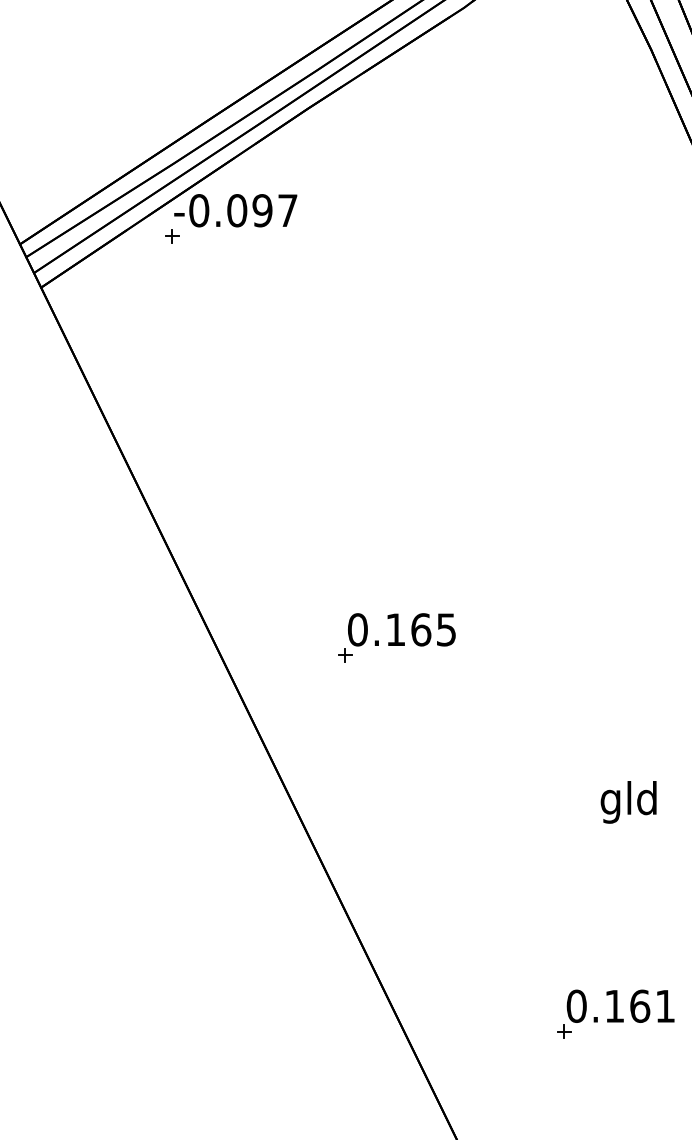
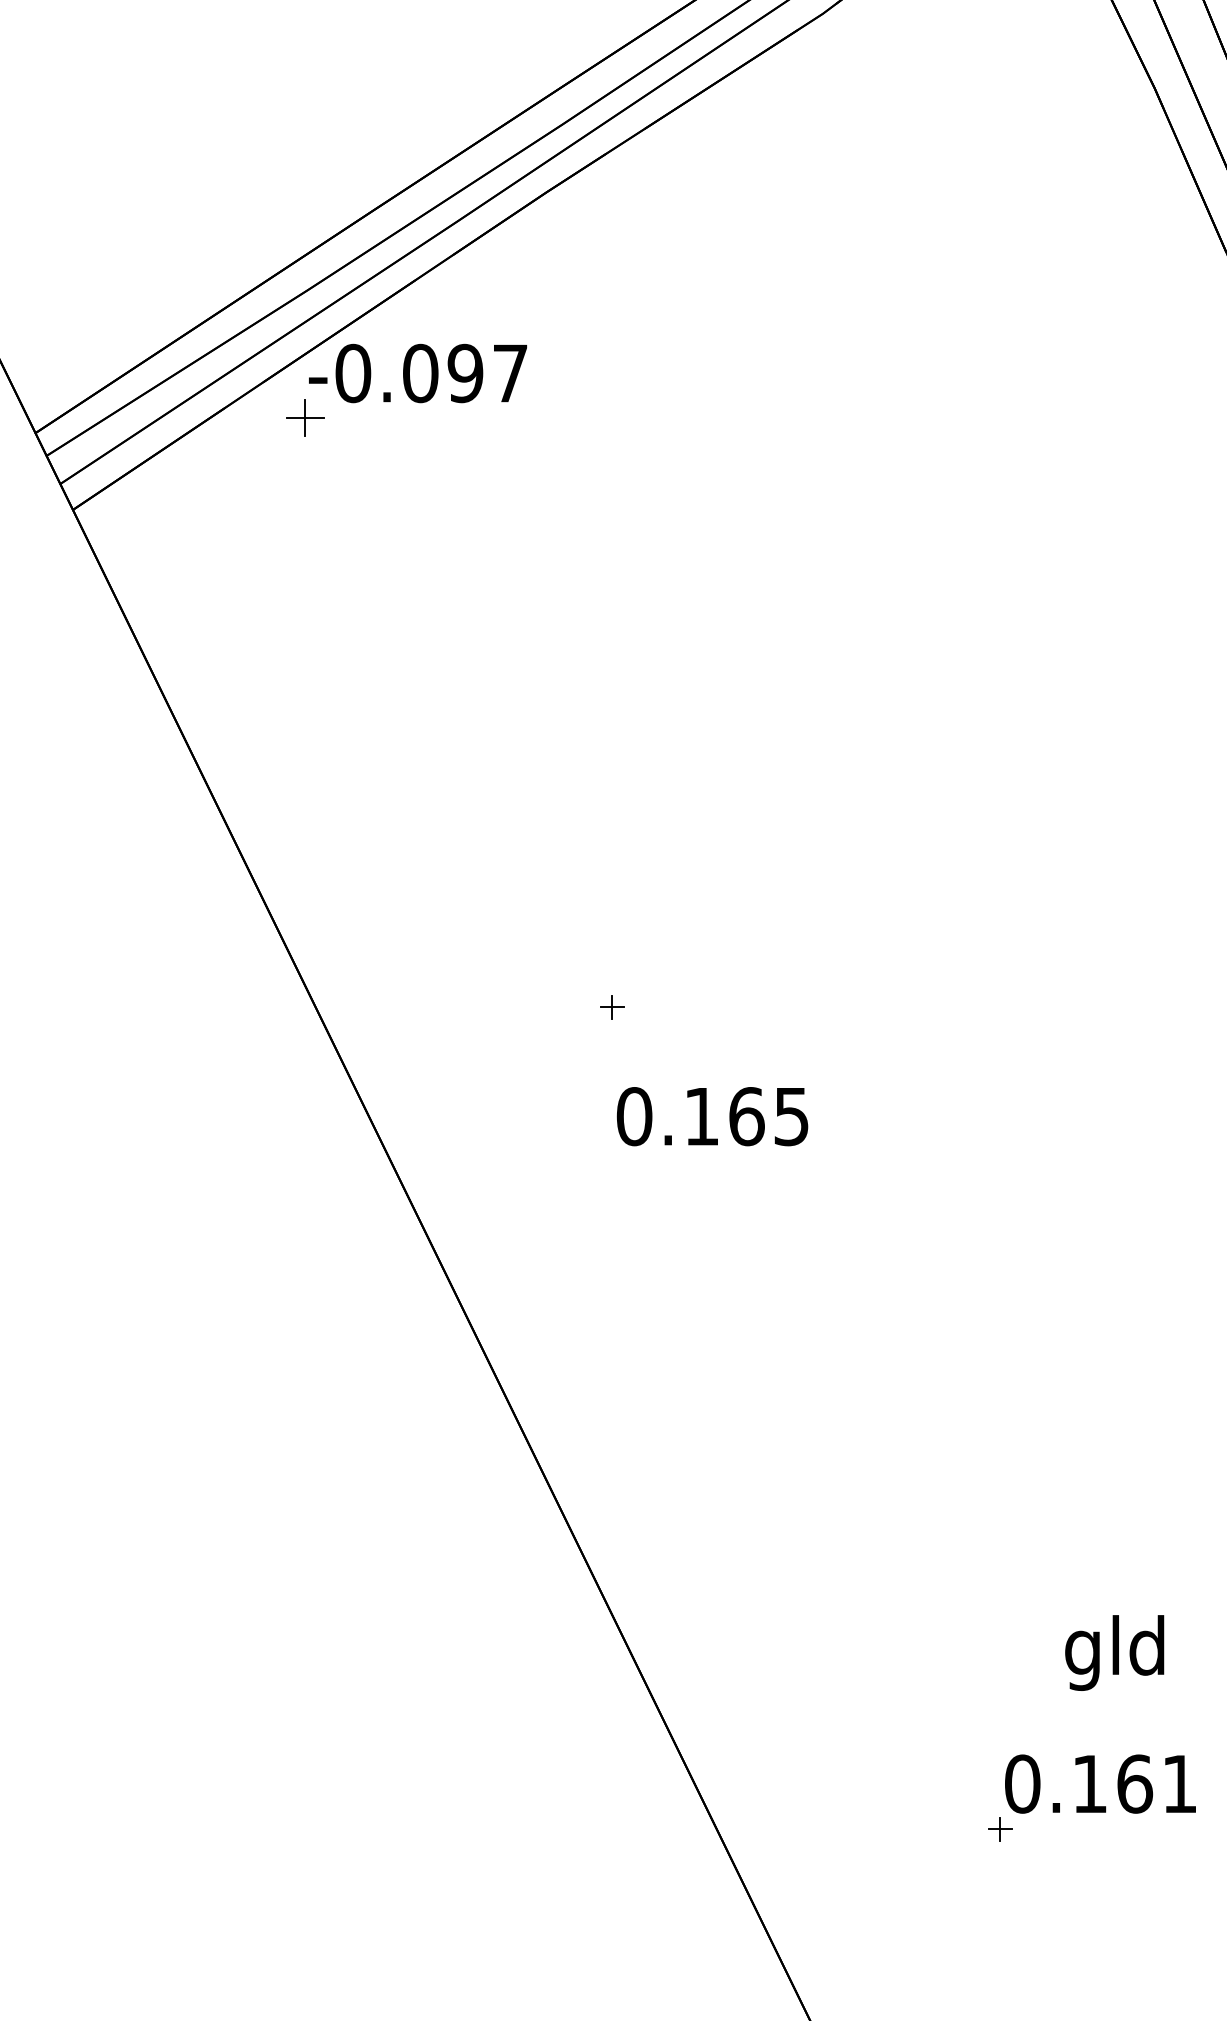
part: (172, 236) -> (305, 419), size x1.6
part: (345, 655) -> (612, 1007), moved
text: (628, 802) -> (1114, 1653), moved

